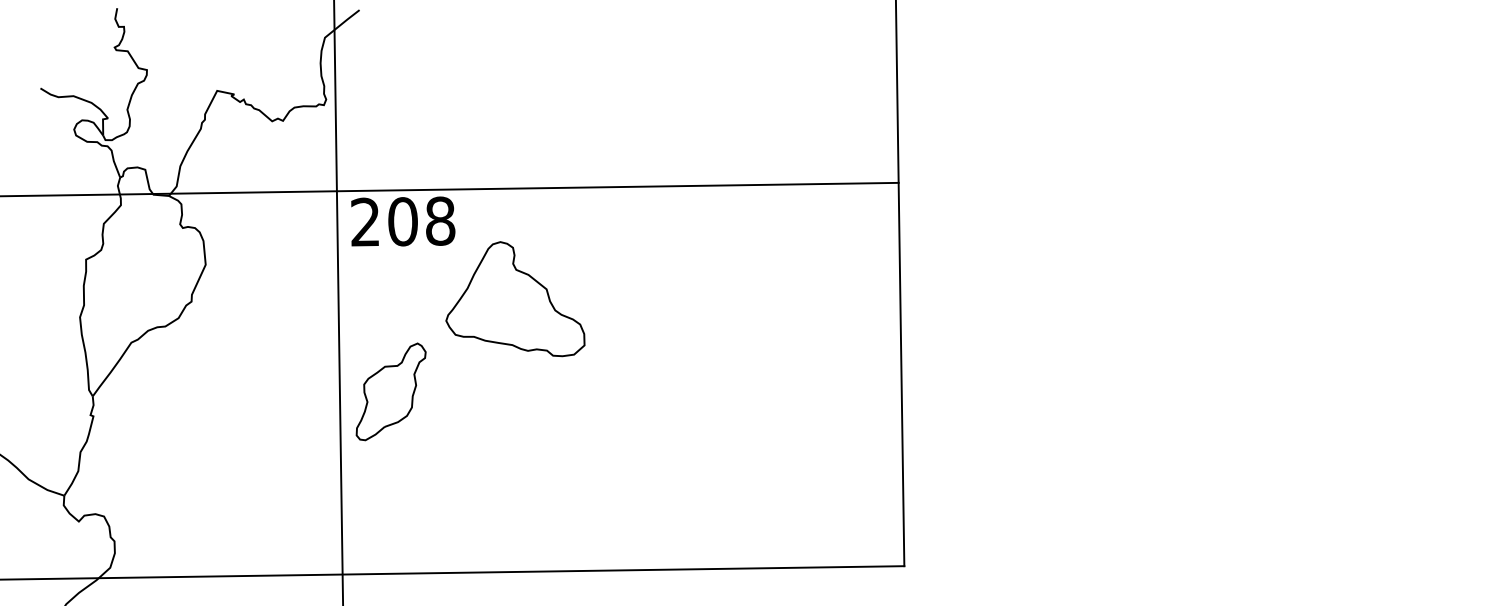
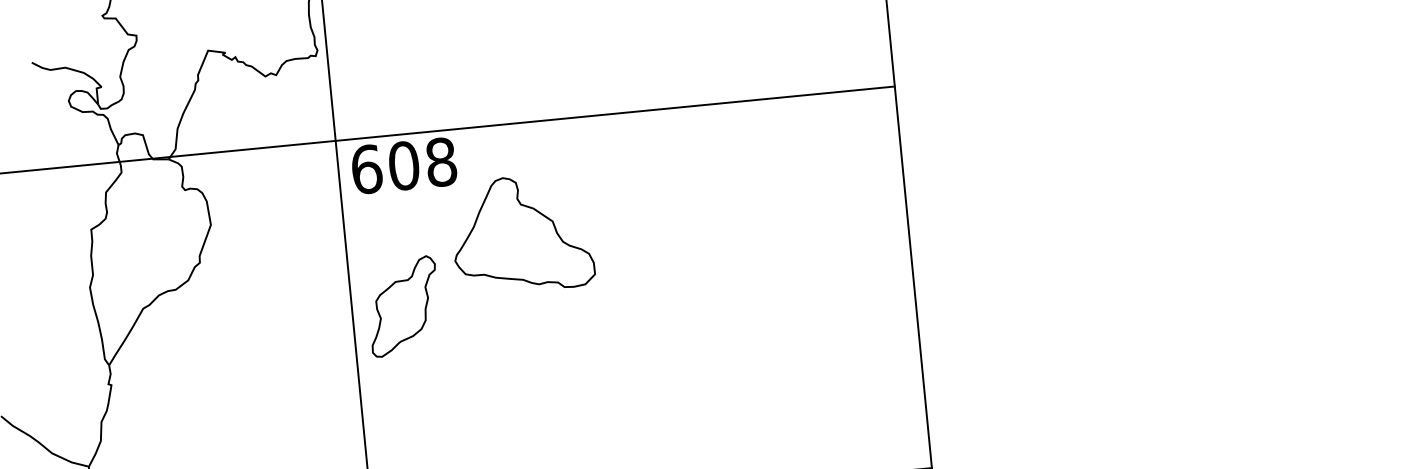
text: (365, 221) -> (366, 168), 208 -> 608
part: (390, 391) -> (403, 306), moved

